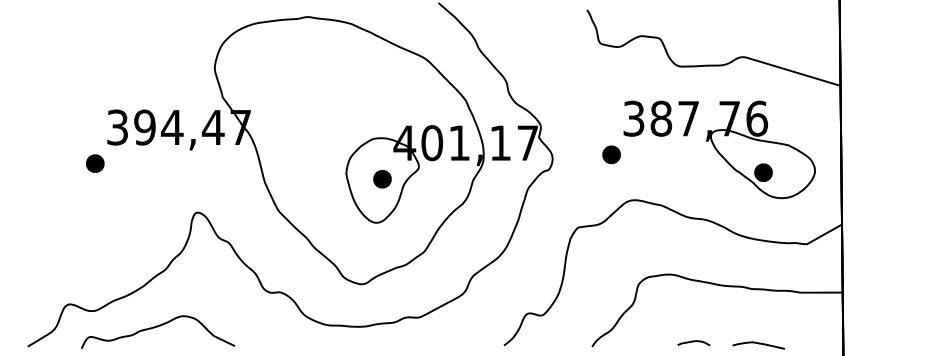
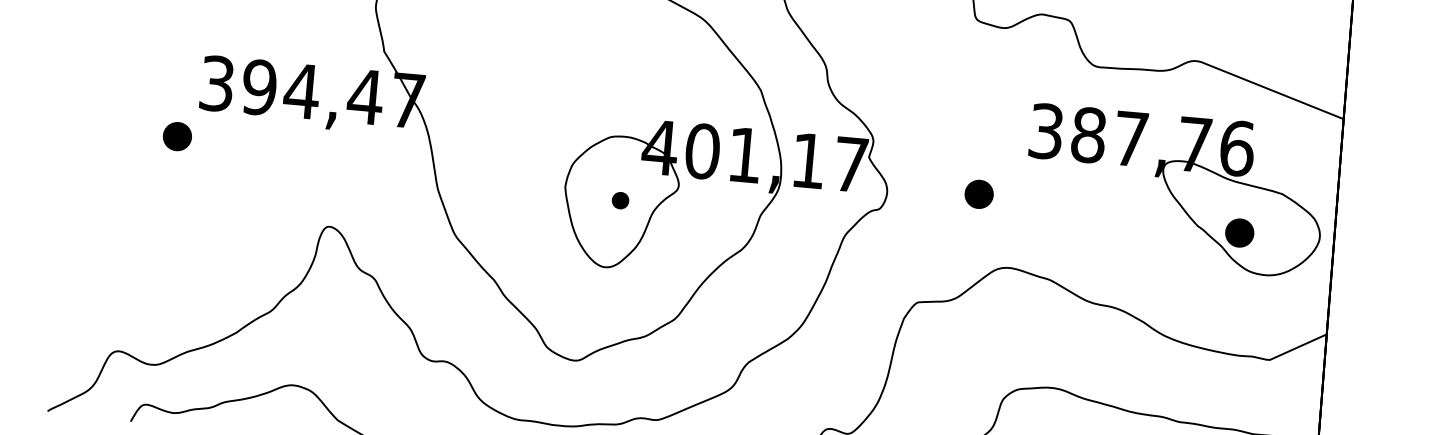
part: (719, 149) -> (1174, 190), moved
part: (382, 179) -> (620, 200), size x0.6

